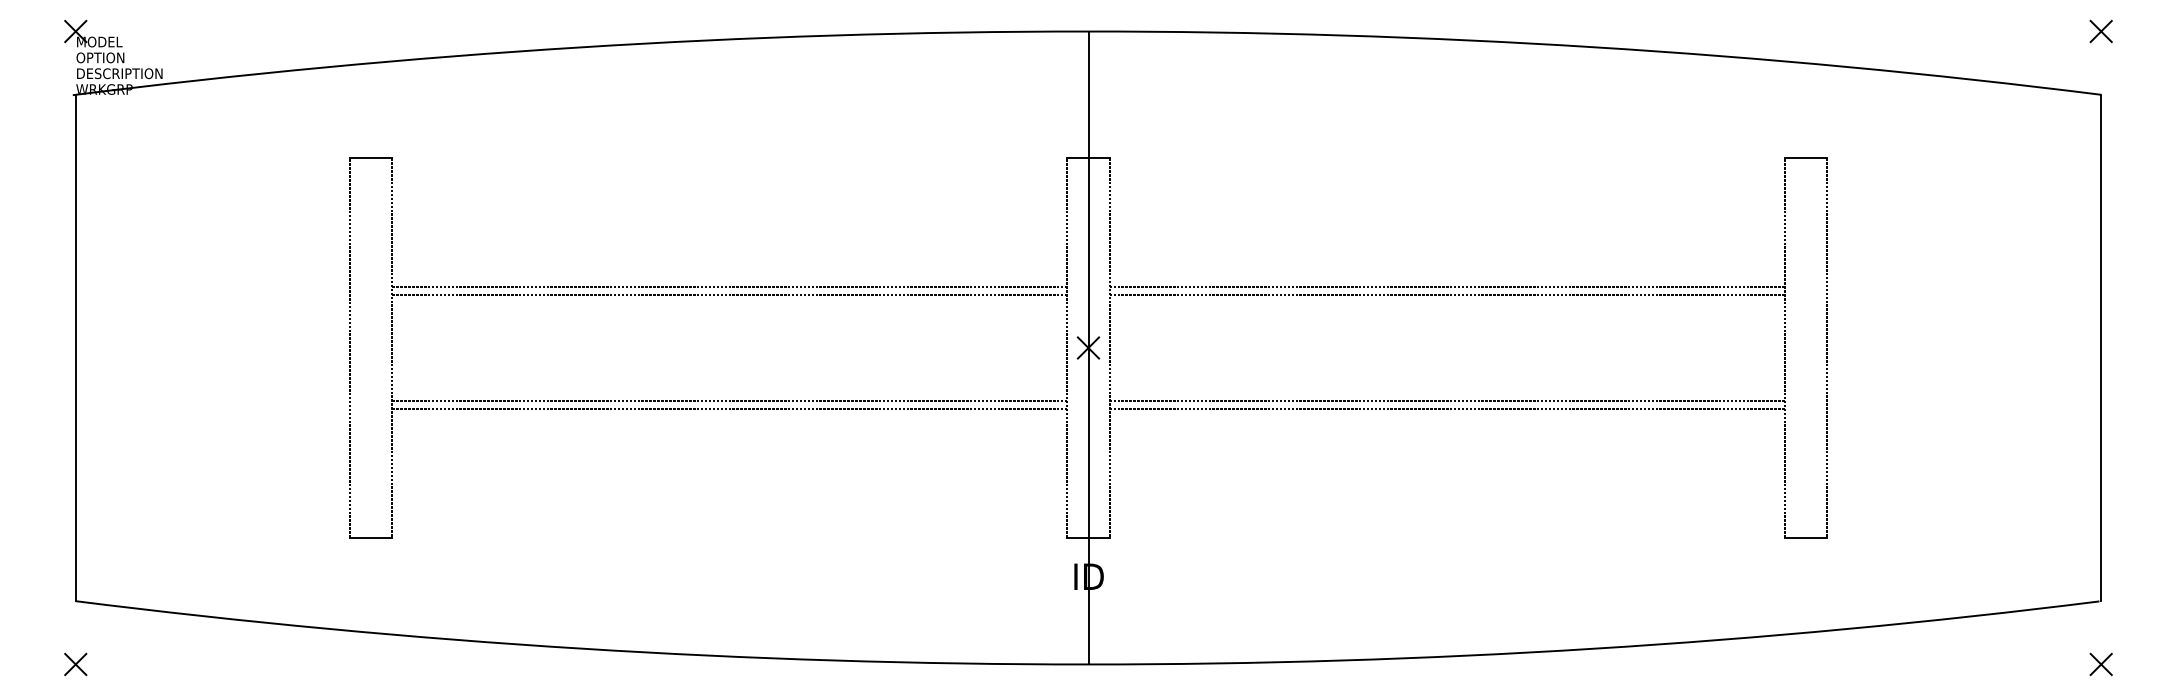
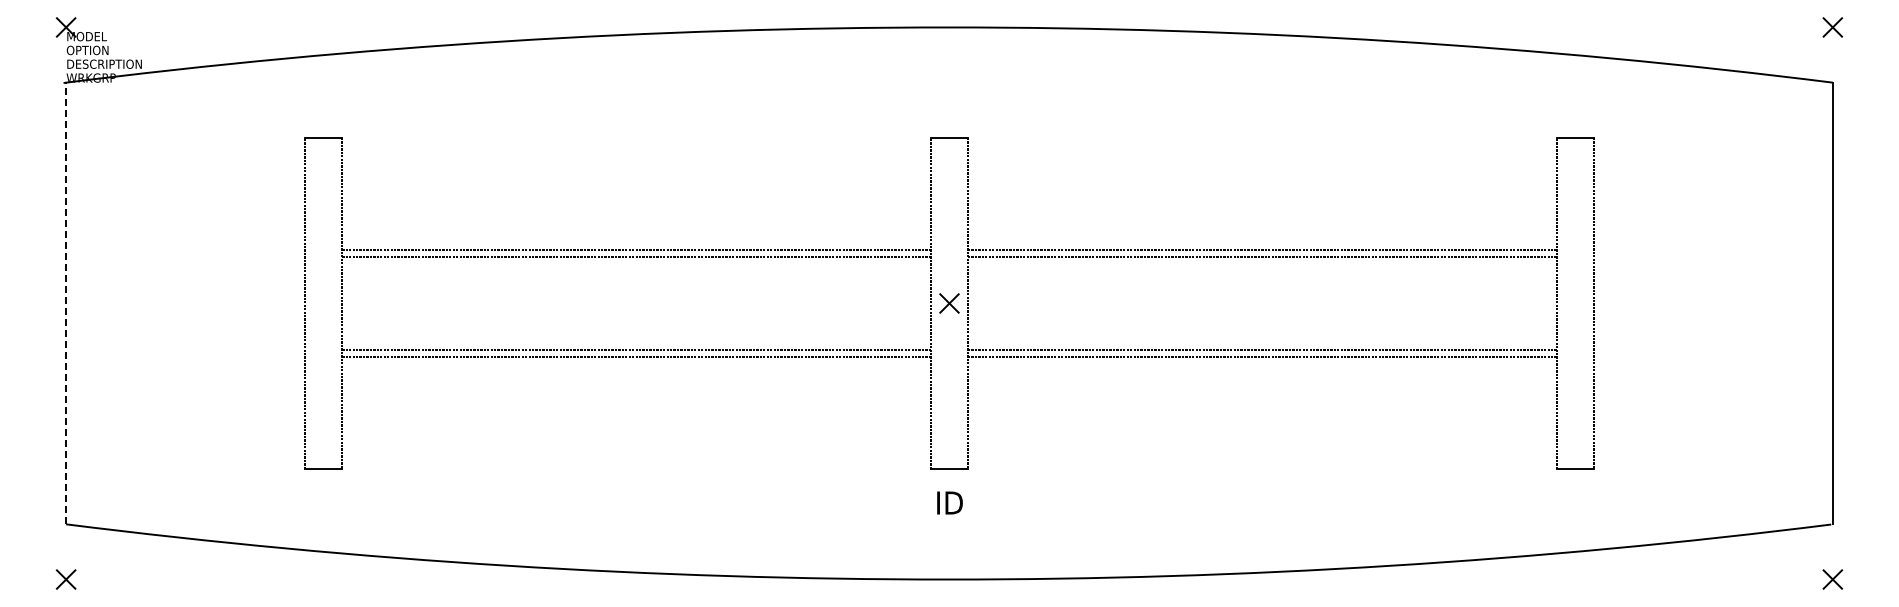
line: (76, 348) -> (66, 303), solid -> dashed
line: (1088, 348) -> (949, 303), removed

